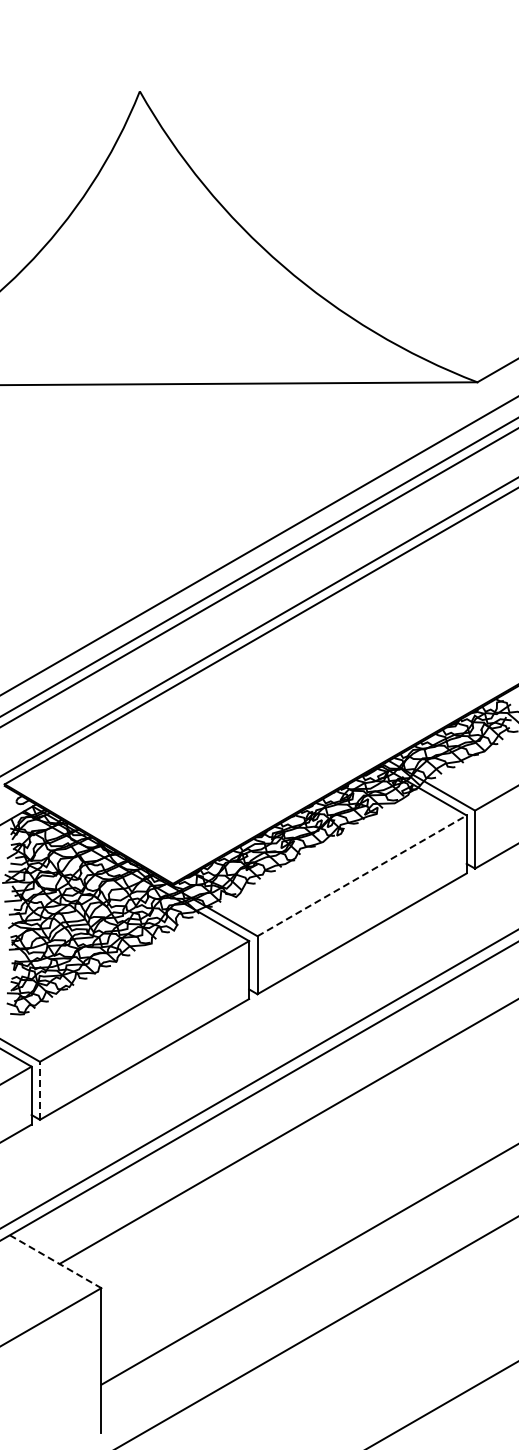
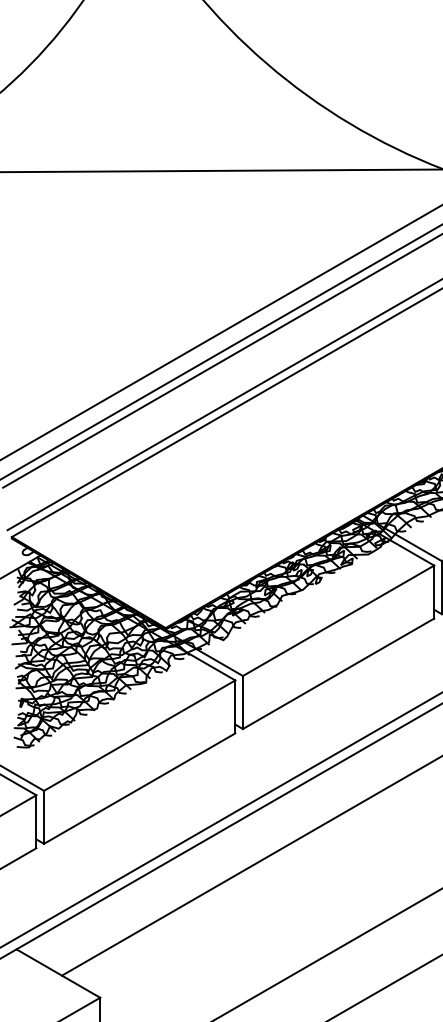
line: (362, 875) -> (338, 620), dashed -> solid
line: (39, 1090) -> (43, 817), dashed -> solid
line: (55, 1261) -> (58, 973), dashed -> solid

